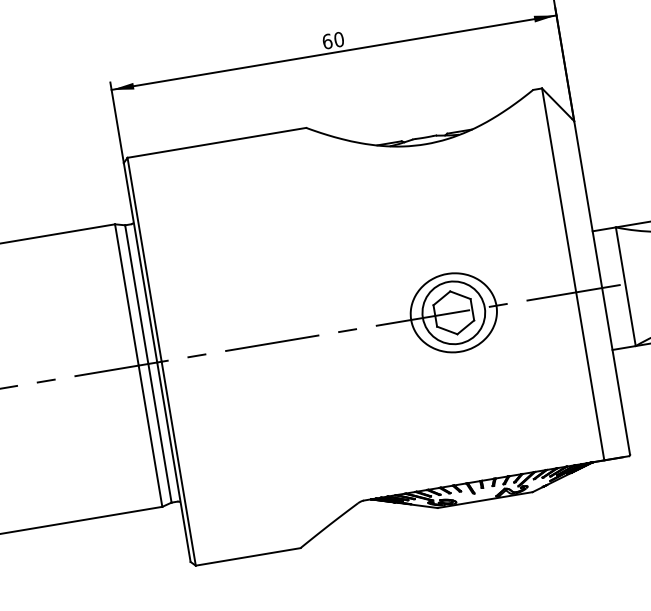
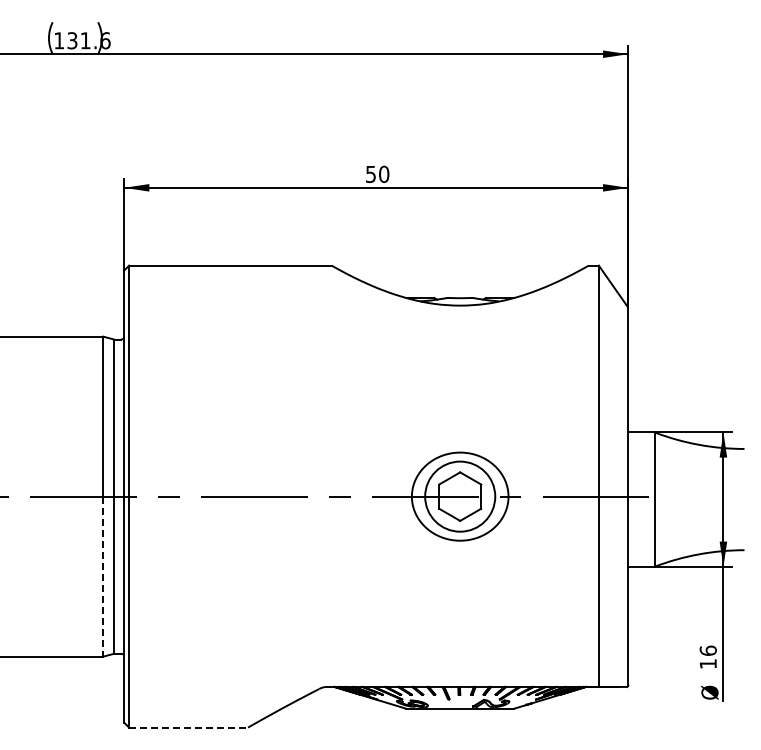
text: (327, 40) -> (371, 173), 60 -> 50
line: (150, 436) -> (103, 577), solid -> dashed
line: (249, 556) -> (189, 727), solid -> dashed

